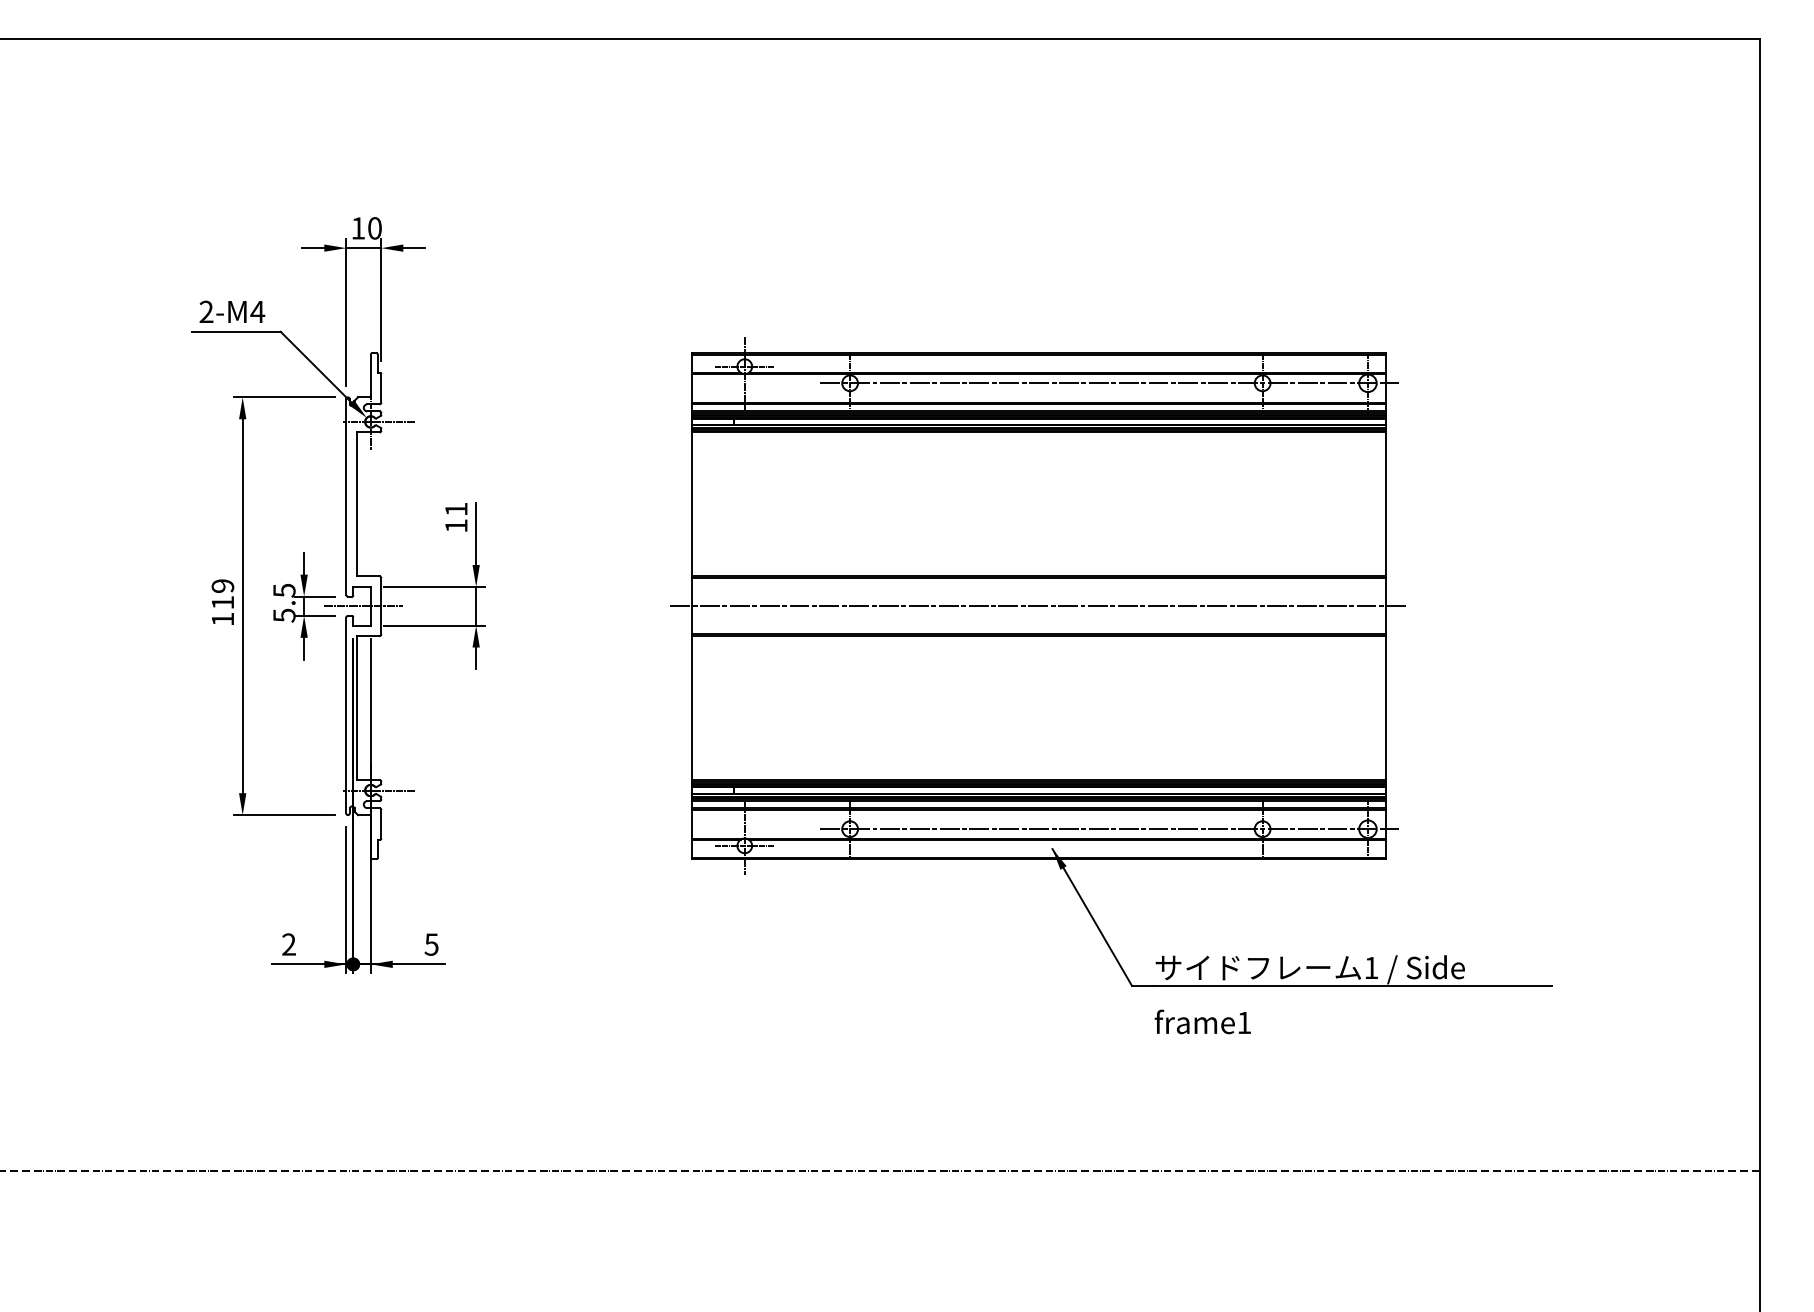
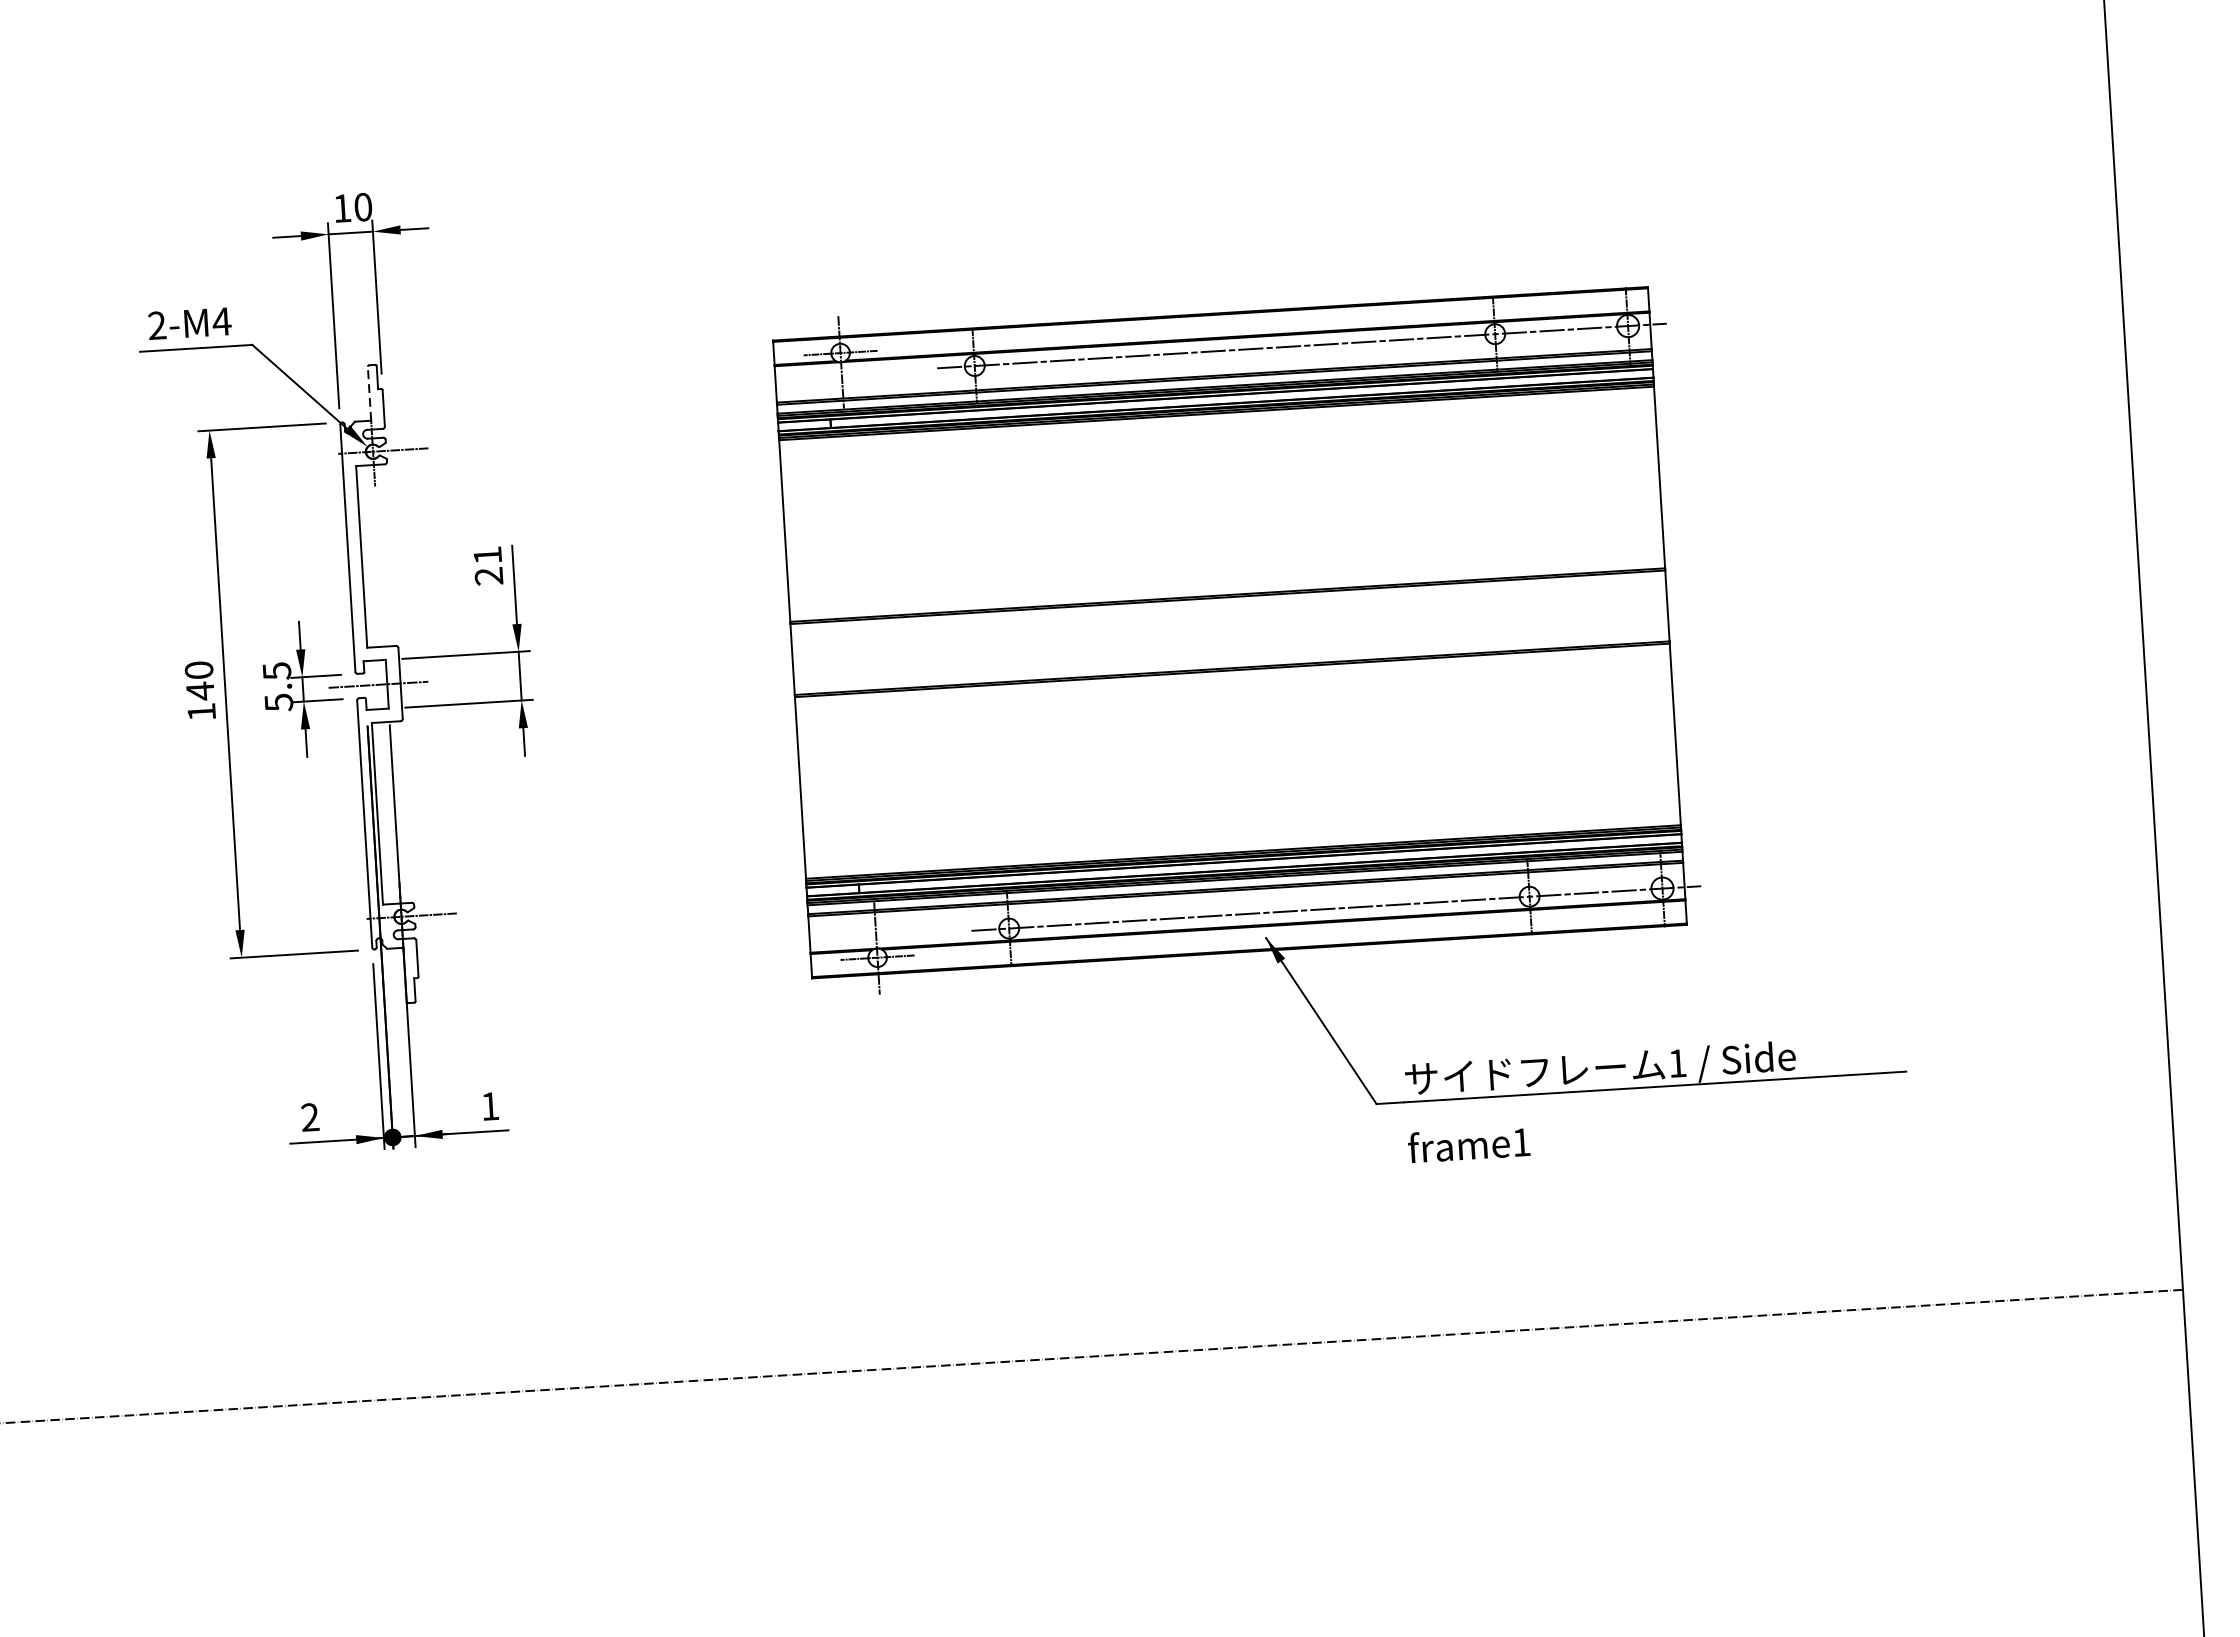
line: (370, 375) -> (369, 393), solid -> dashed
text: (456, 525) -> (489, 575), 11 -> 21
text: (222, 594) -> (199, 680), 119 -> 140
line: (1038, 606) -> (1229, 633), removed
text: (431, 944) -> (489, 1106), 5 -> 1

